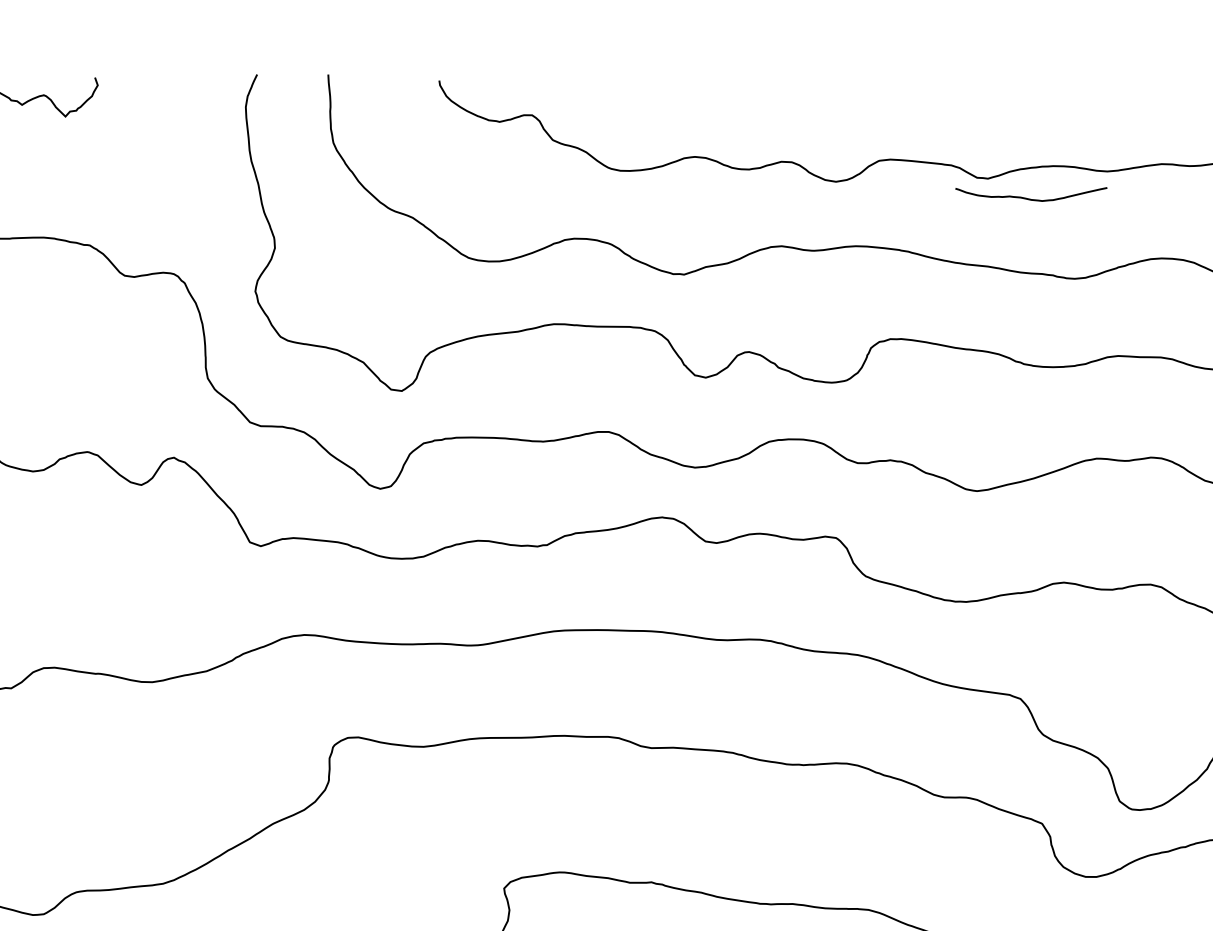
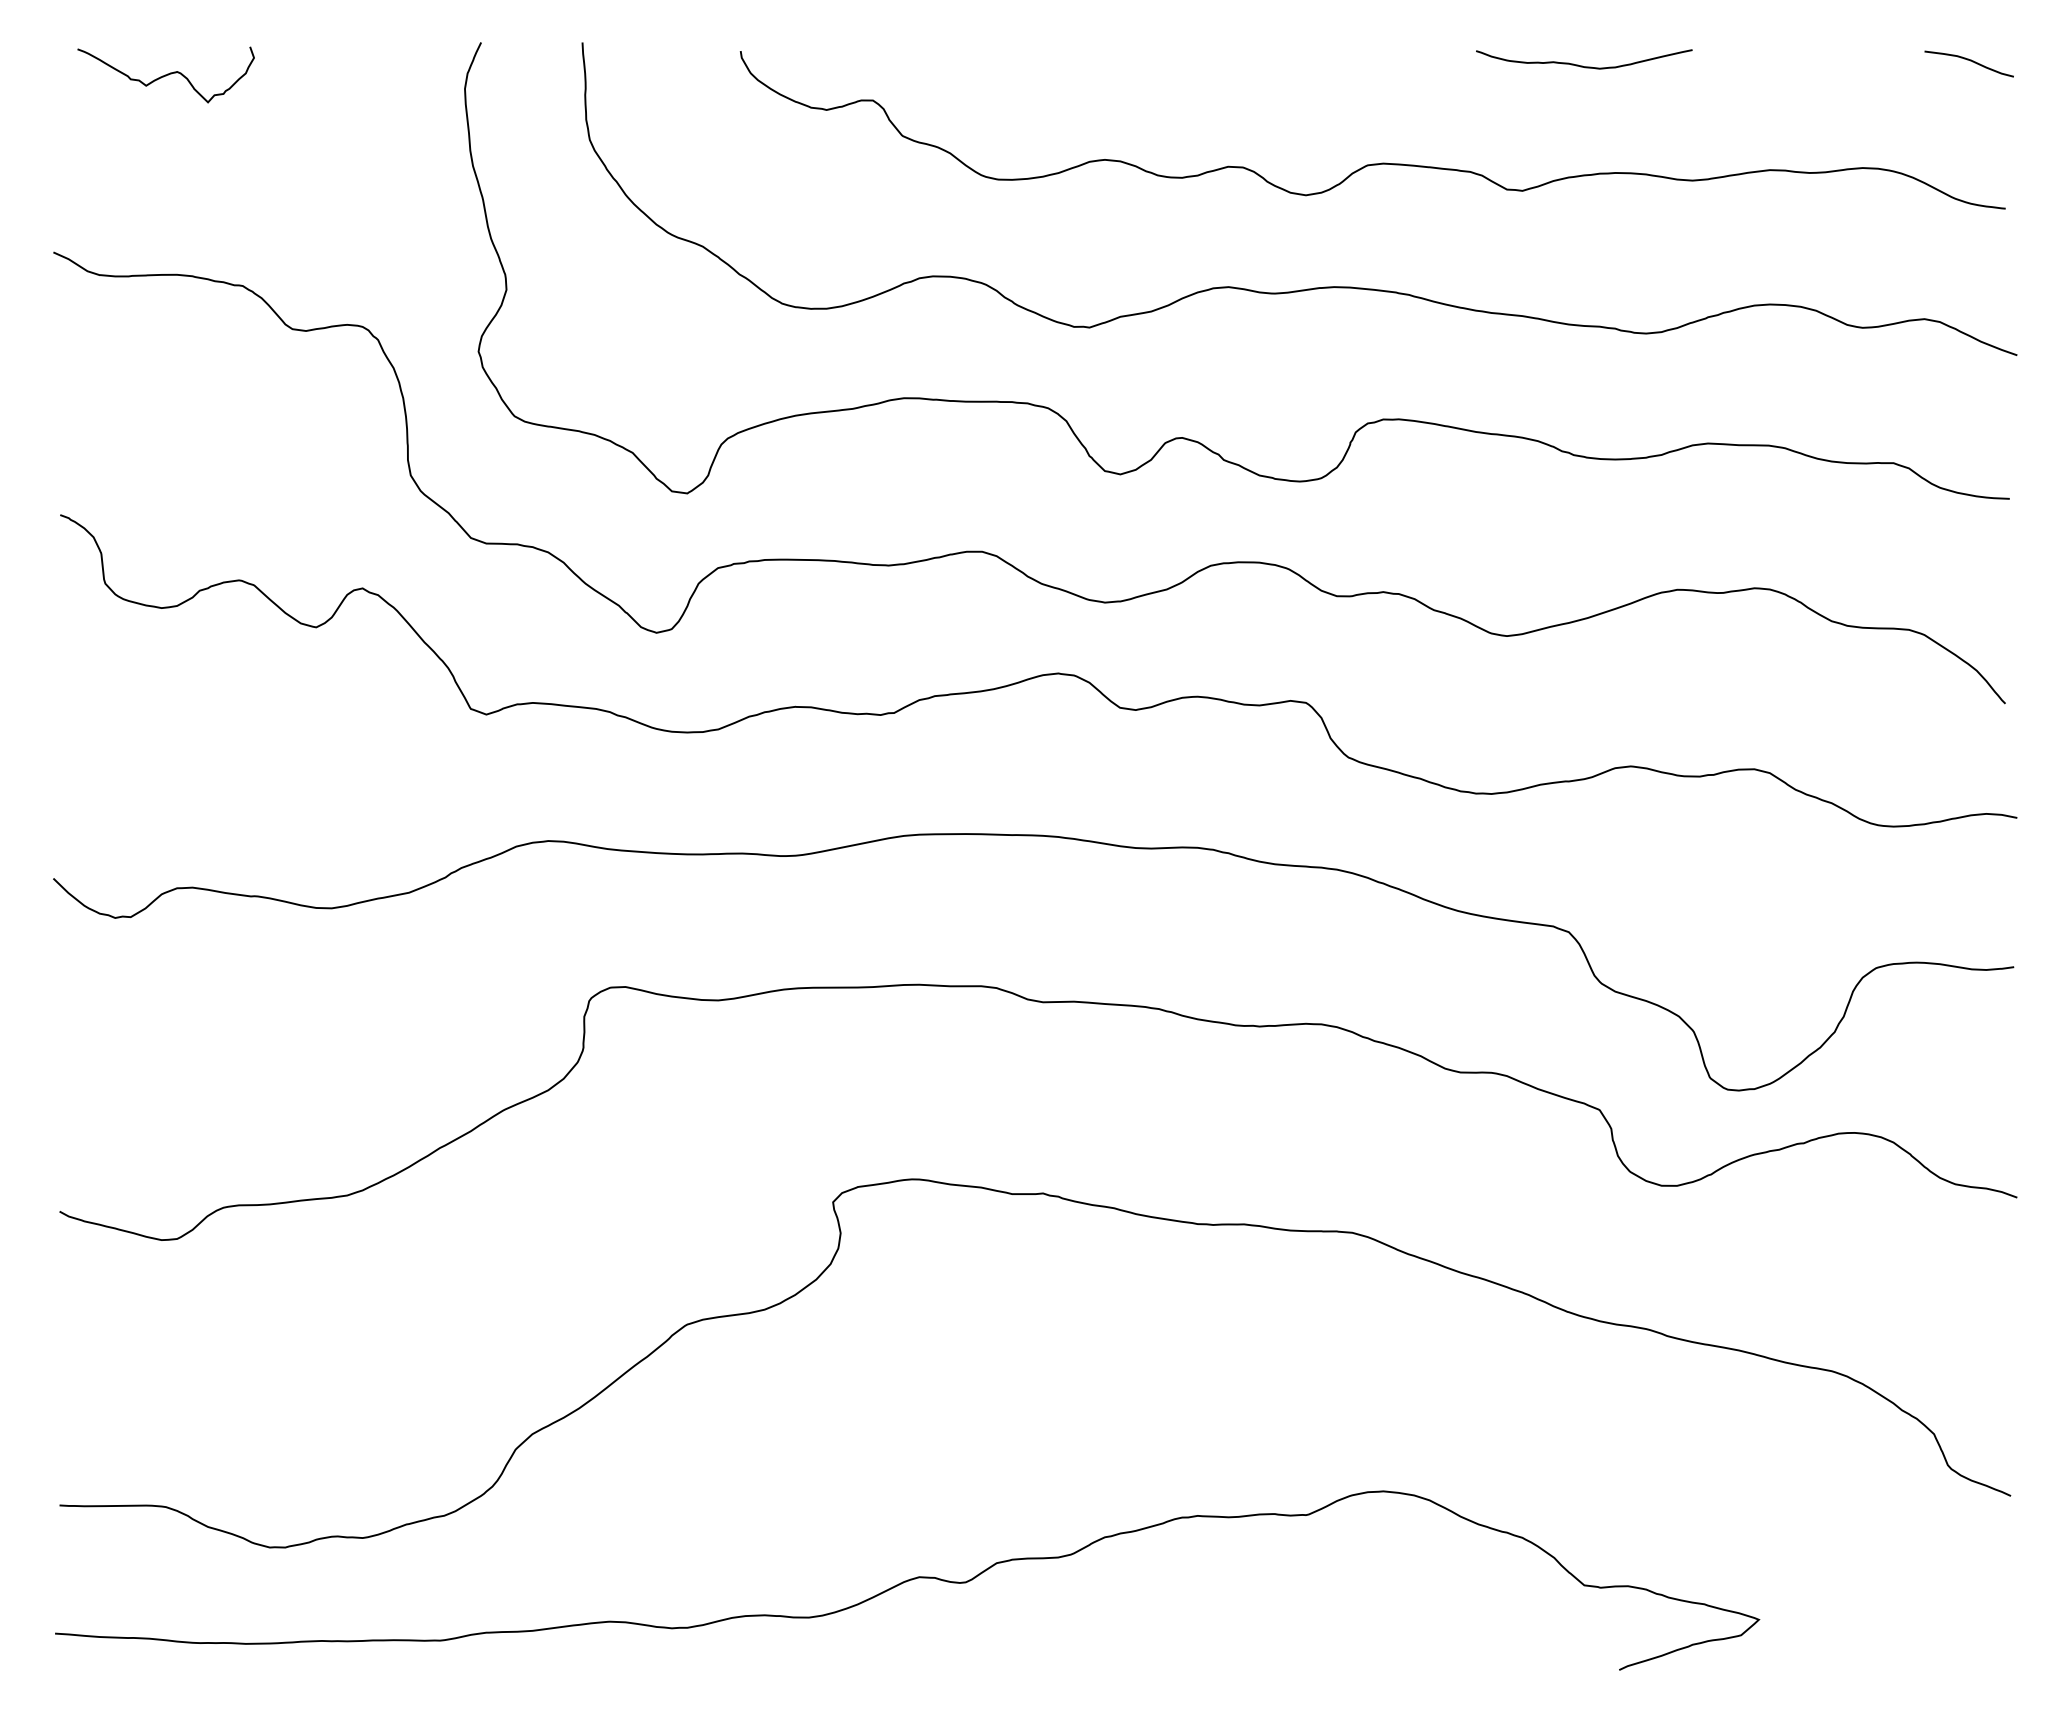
curve: (1030, 198) -> (1582, 65), moved

